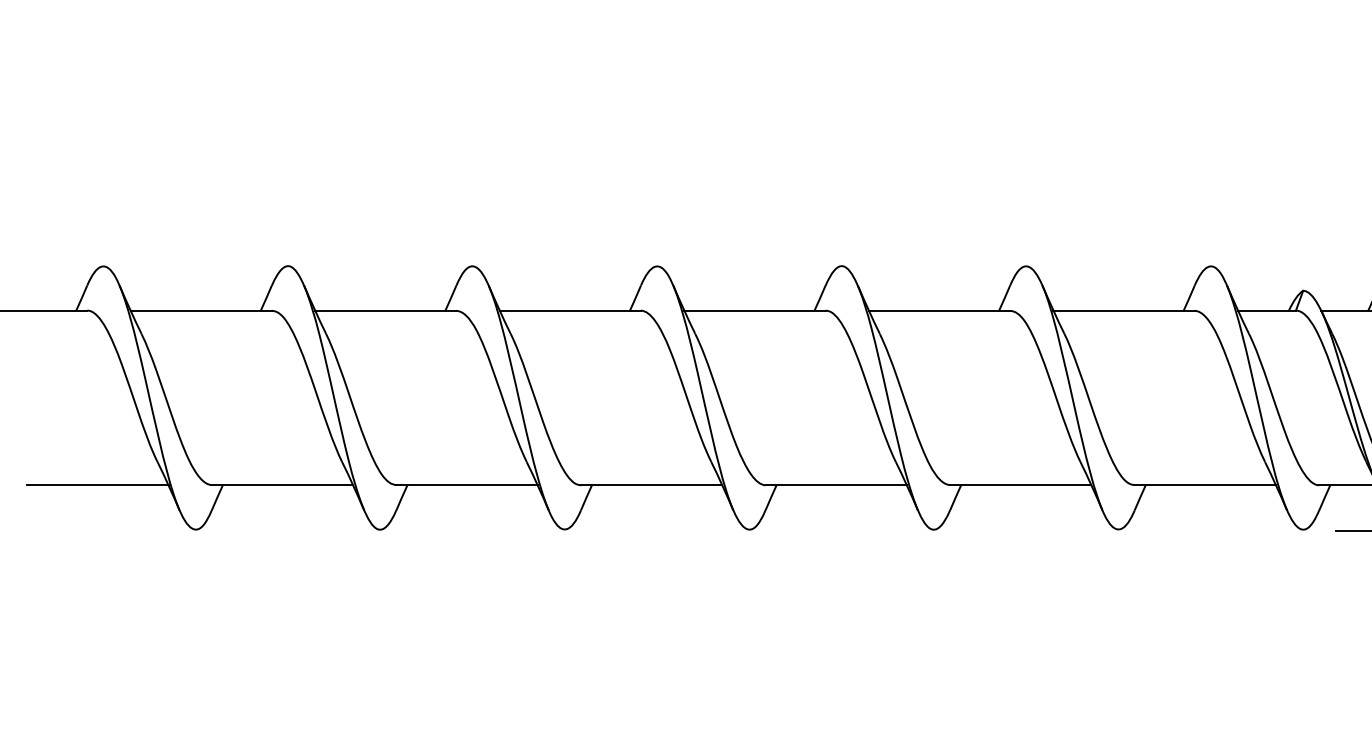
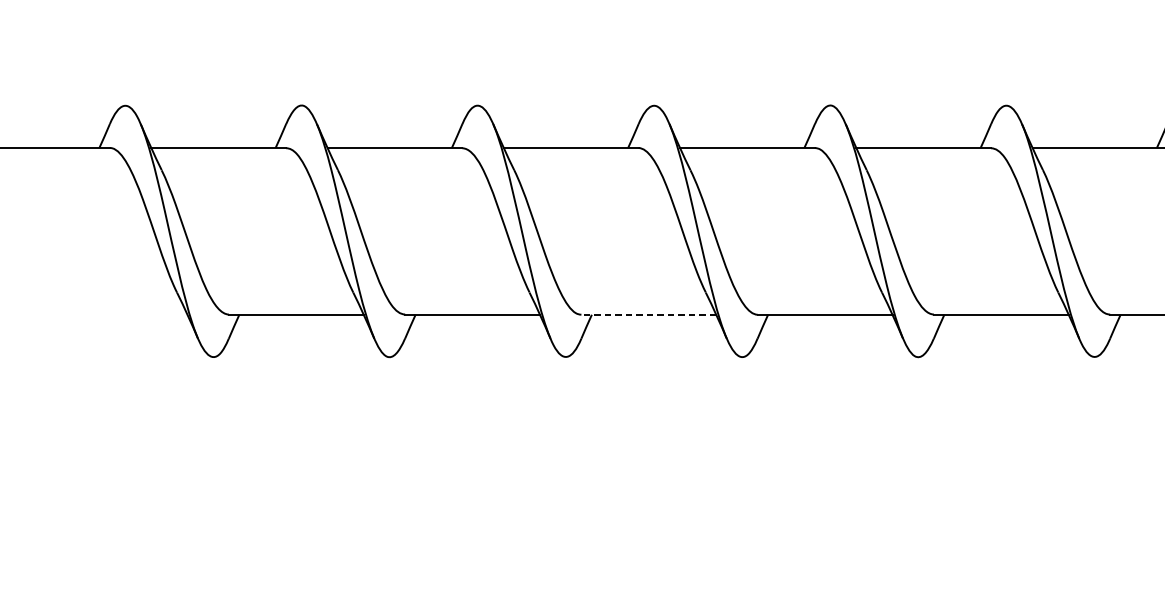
line: (97, 485) -> (119, 314), removed
line: (651, 485) -> (648, 314), solid -> dashed

